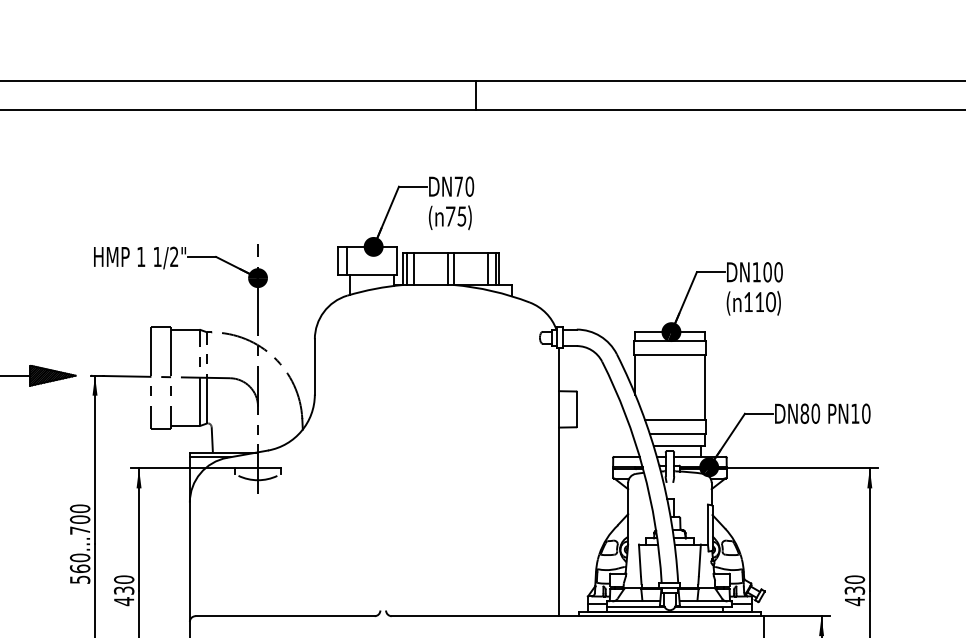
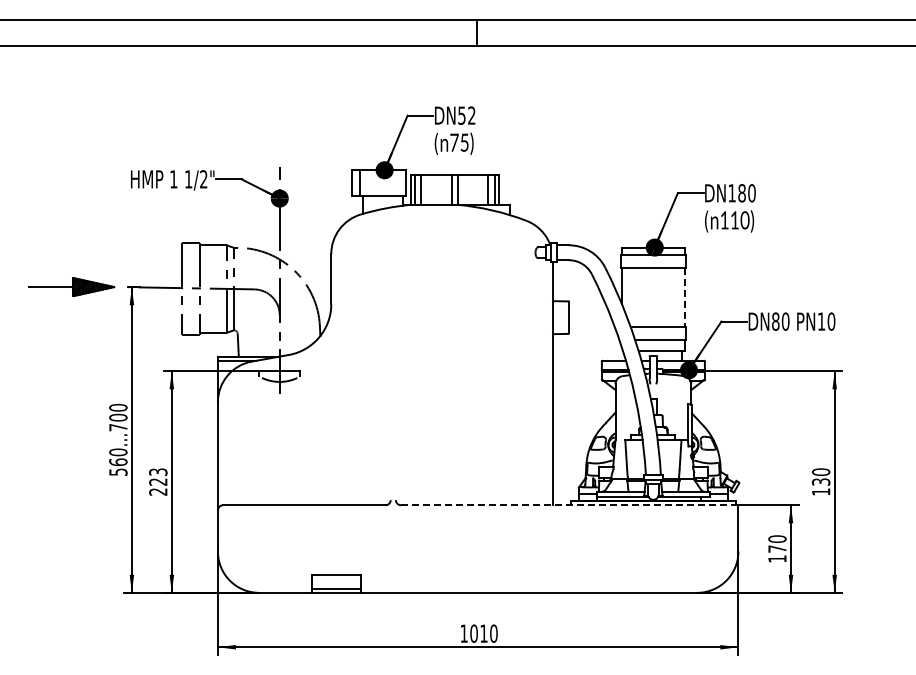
text: (463, 186) -> (466, 115), DN70 -> DN52
text: (767, 272) -> (741, 193), DN100 -> DN180
line: (704, 387) -> (684, 297), solid -> dashed
text: (124, 591) -> (158, 482), 430 -> 223
text: (855, 602) -> (821, 492), 430 -> 130
line: (577, 616) -> (569, 505), solid -> dashed

